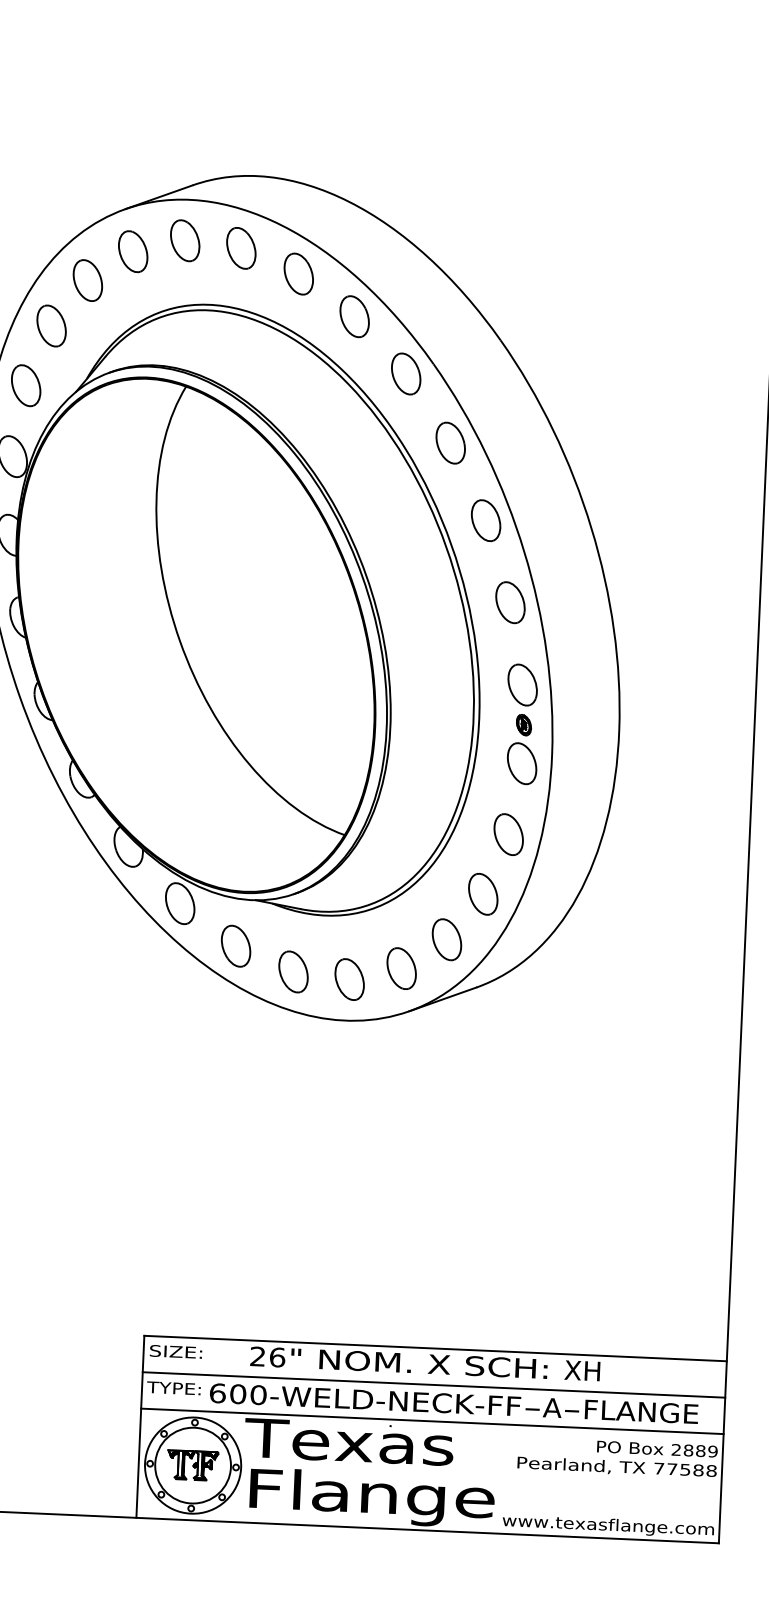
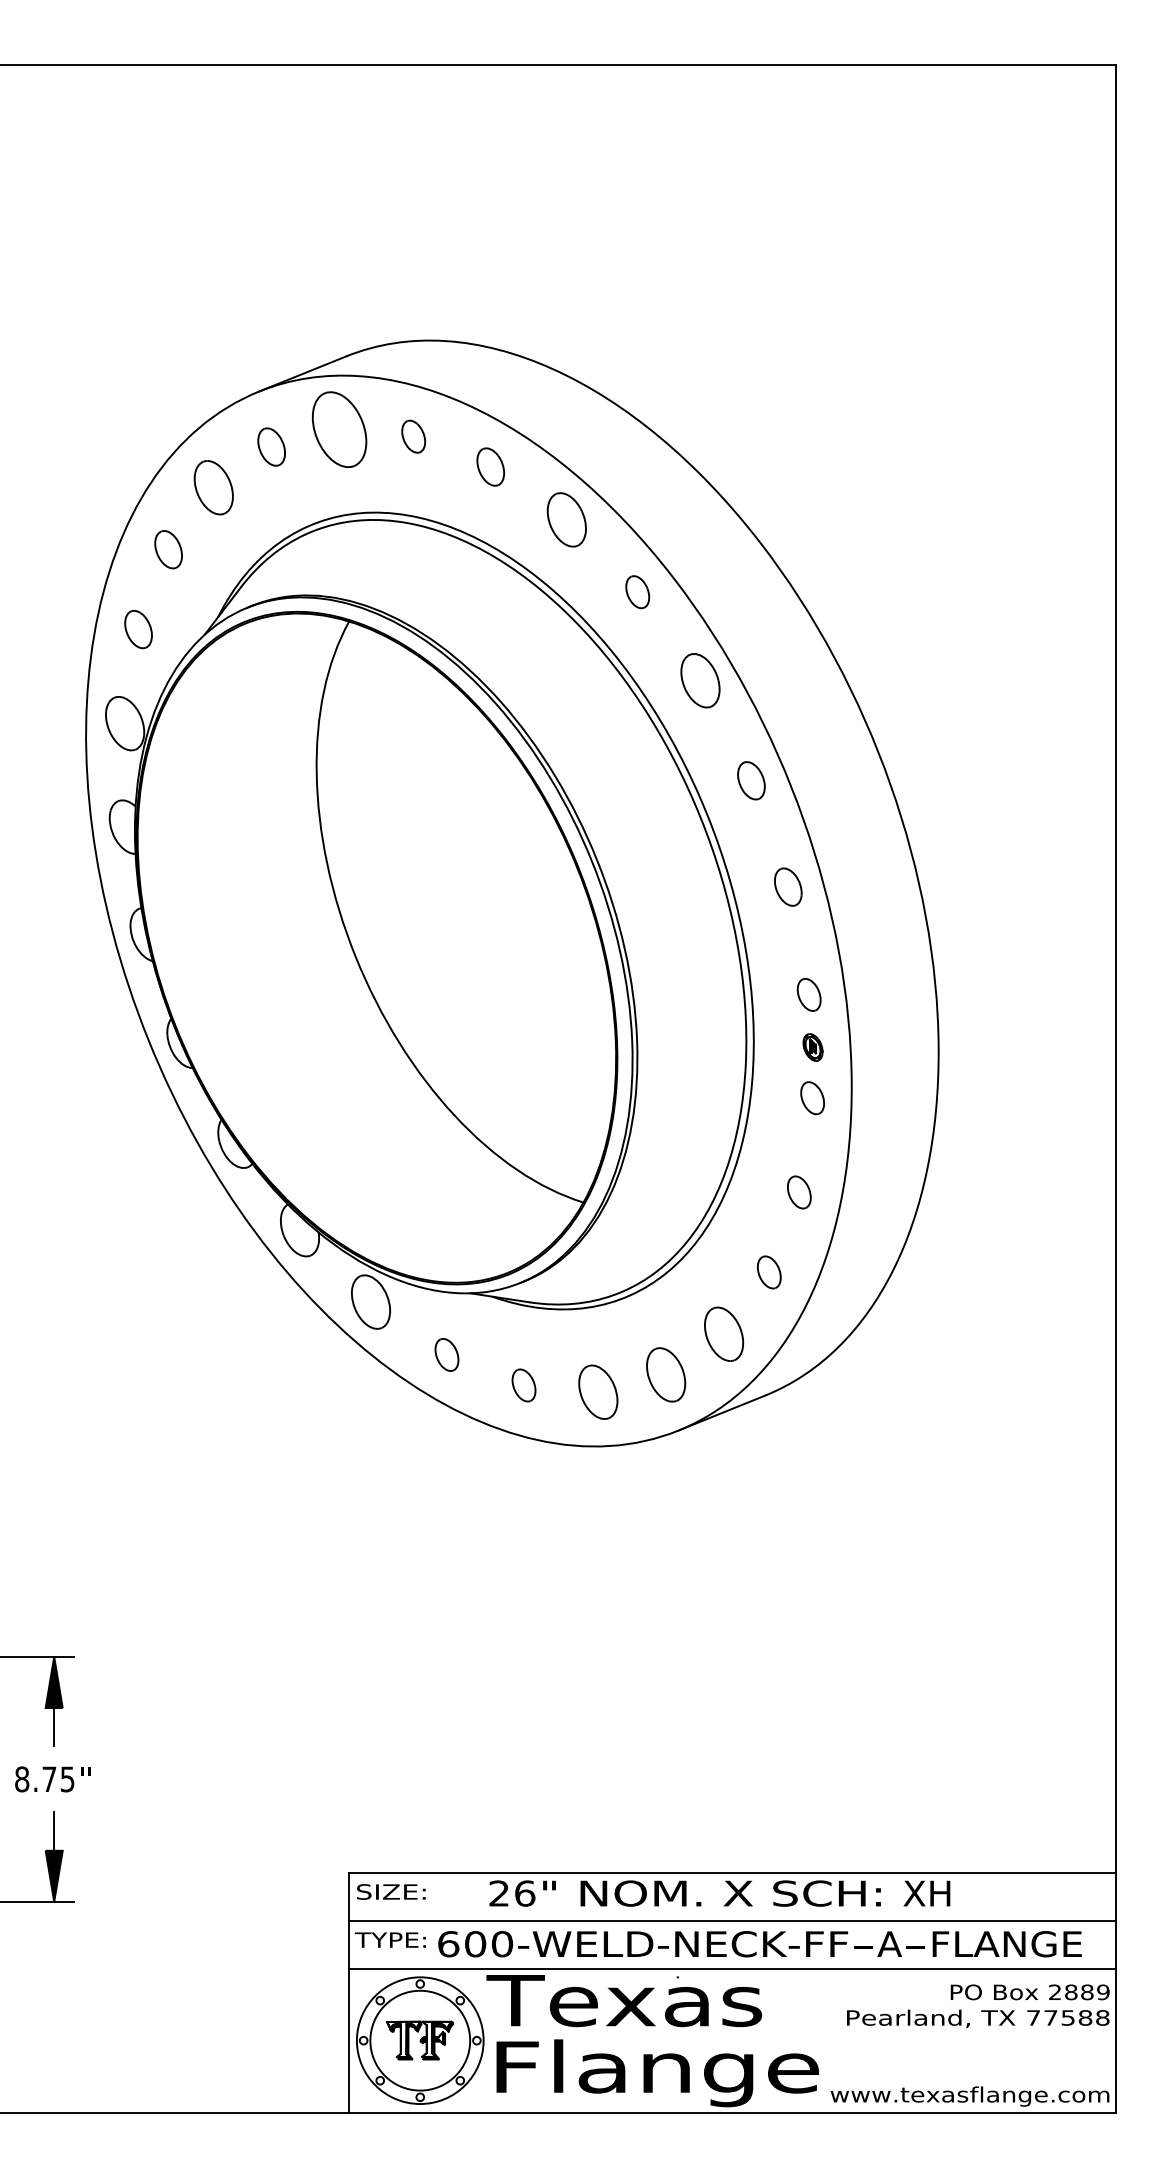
part: (185, 240) -> (339, 429), size x1.4
part: (241, 248) -> (413, 436), size x0.6
part: (133, 251) -> (271, 446), size x0.7
part: (298, 273) -> (490, 466), size x0.7
part: (51, 325) -> (168, 549), size x0.7
part: (405, 373) -> (637, 591), size x0.6
part: (26, 385) -> (138, 629), size x0.7
part: (486, 520) -> (751, 780), size x0.7
part: (510, 602) -> (788, 886), size x0.7
part: (523, 684) -> (809, 994), size x0.6
part: (521, 763) -> (812, 1097), size x0.6
part: (508, 834) -> (799, 1192), size x0.6
part: (483, 894) -> (769, 1272), size x0.6
part: (235, 945) -> (446, 1354), size x0.6
part: (293, 971) -> (523, 1385), size x0.6

